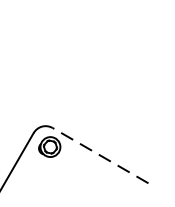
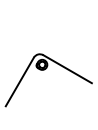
line: (100, 156) -> (67, 69), dashed -> solid

